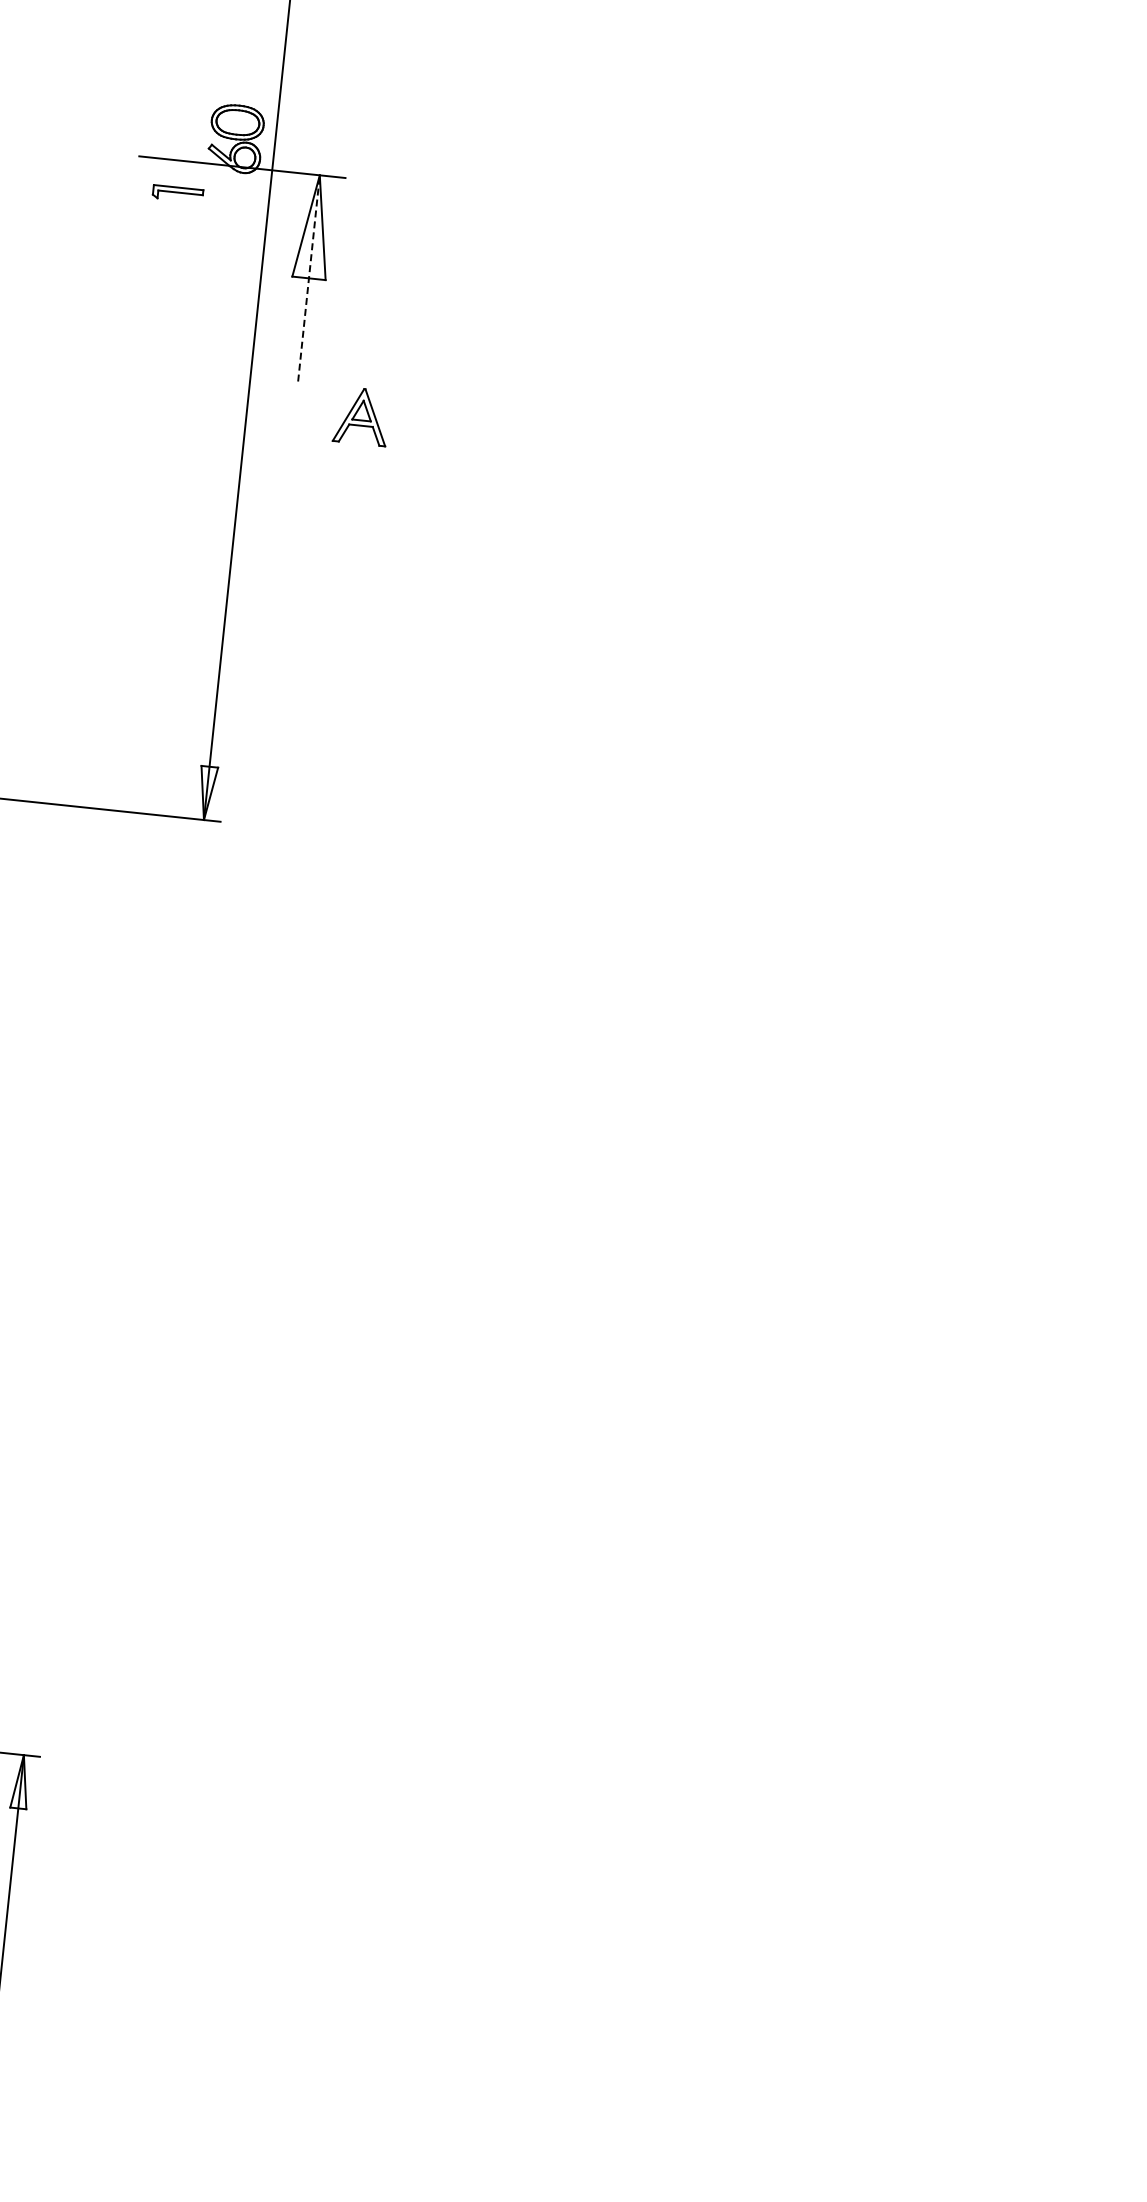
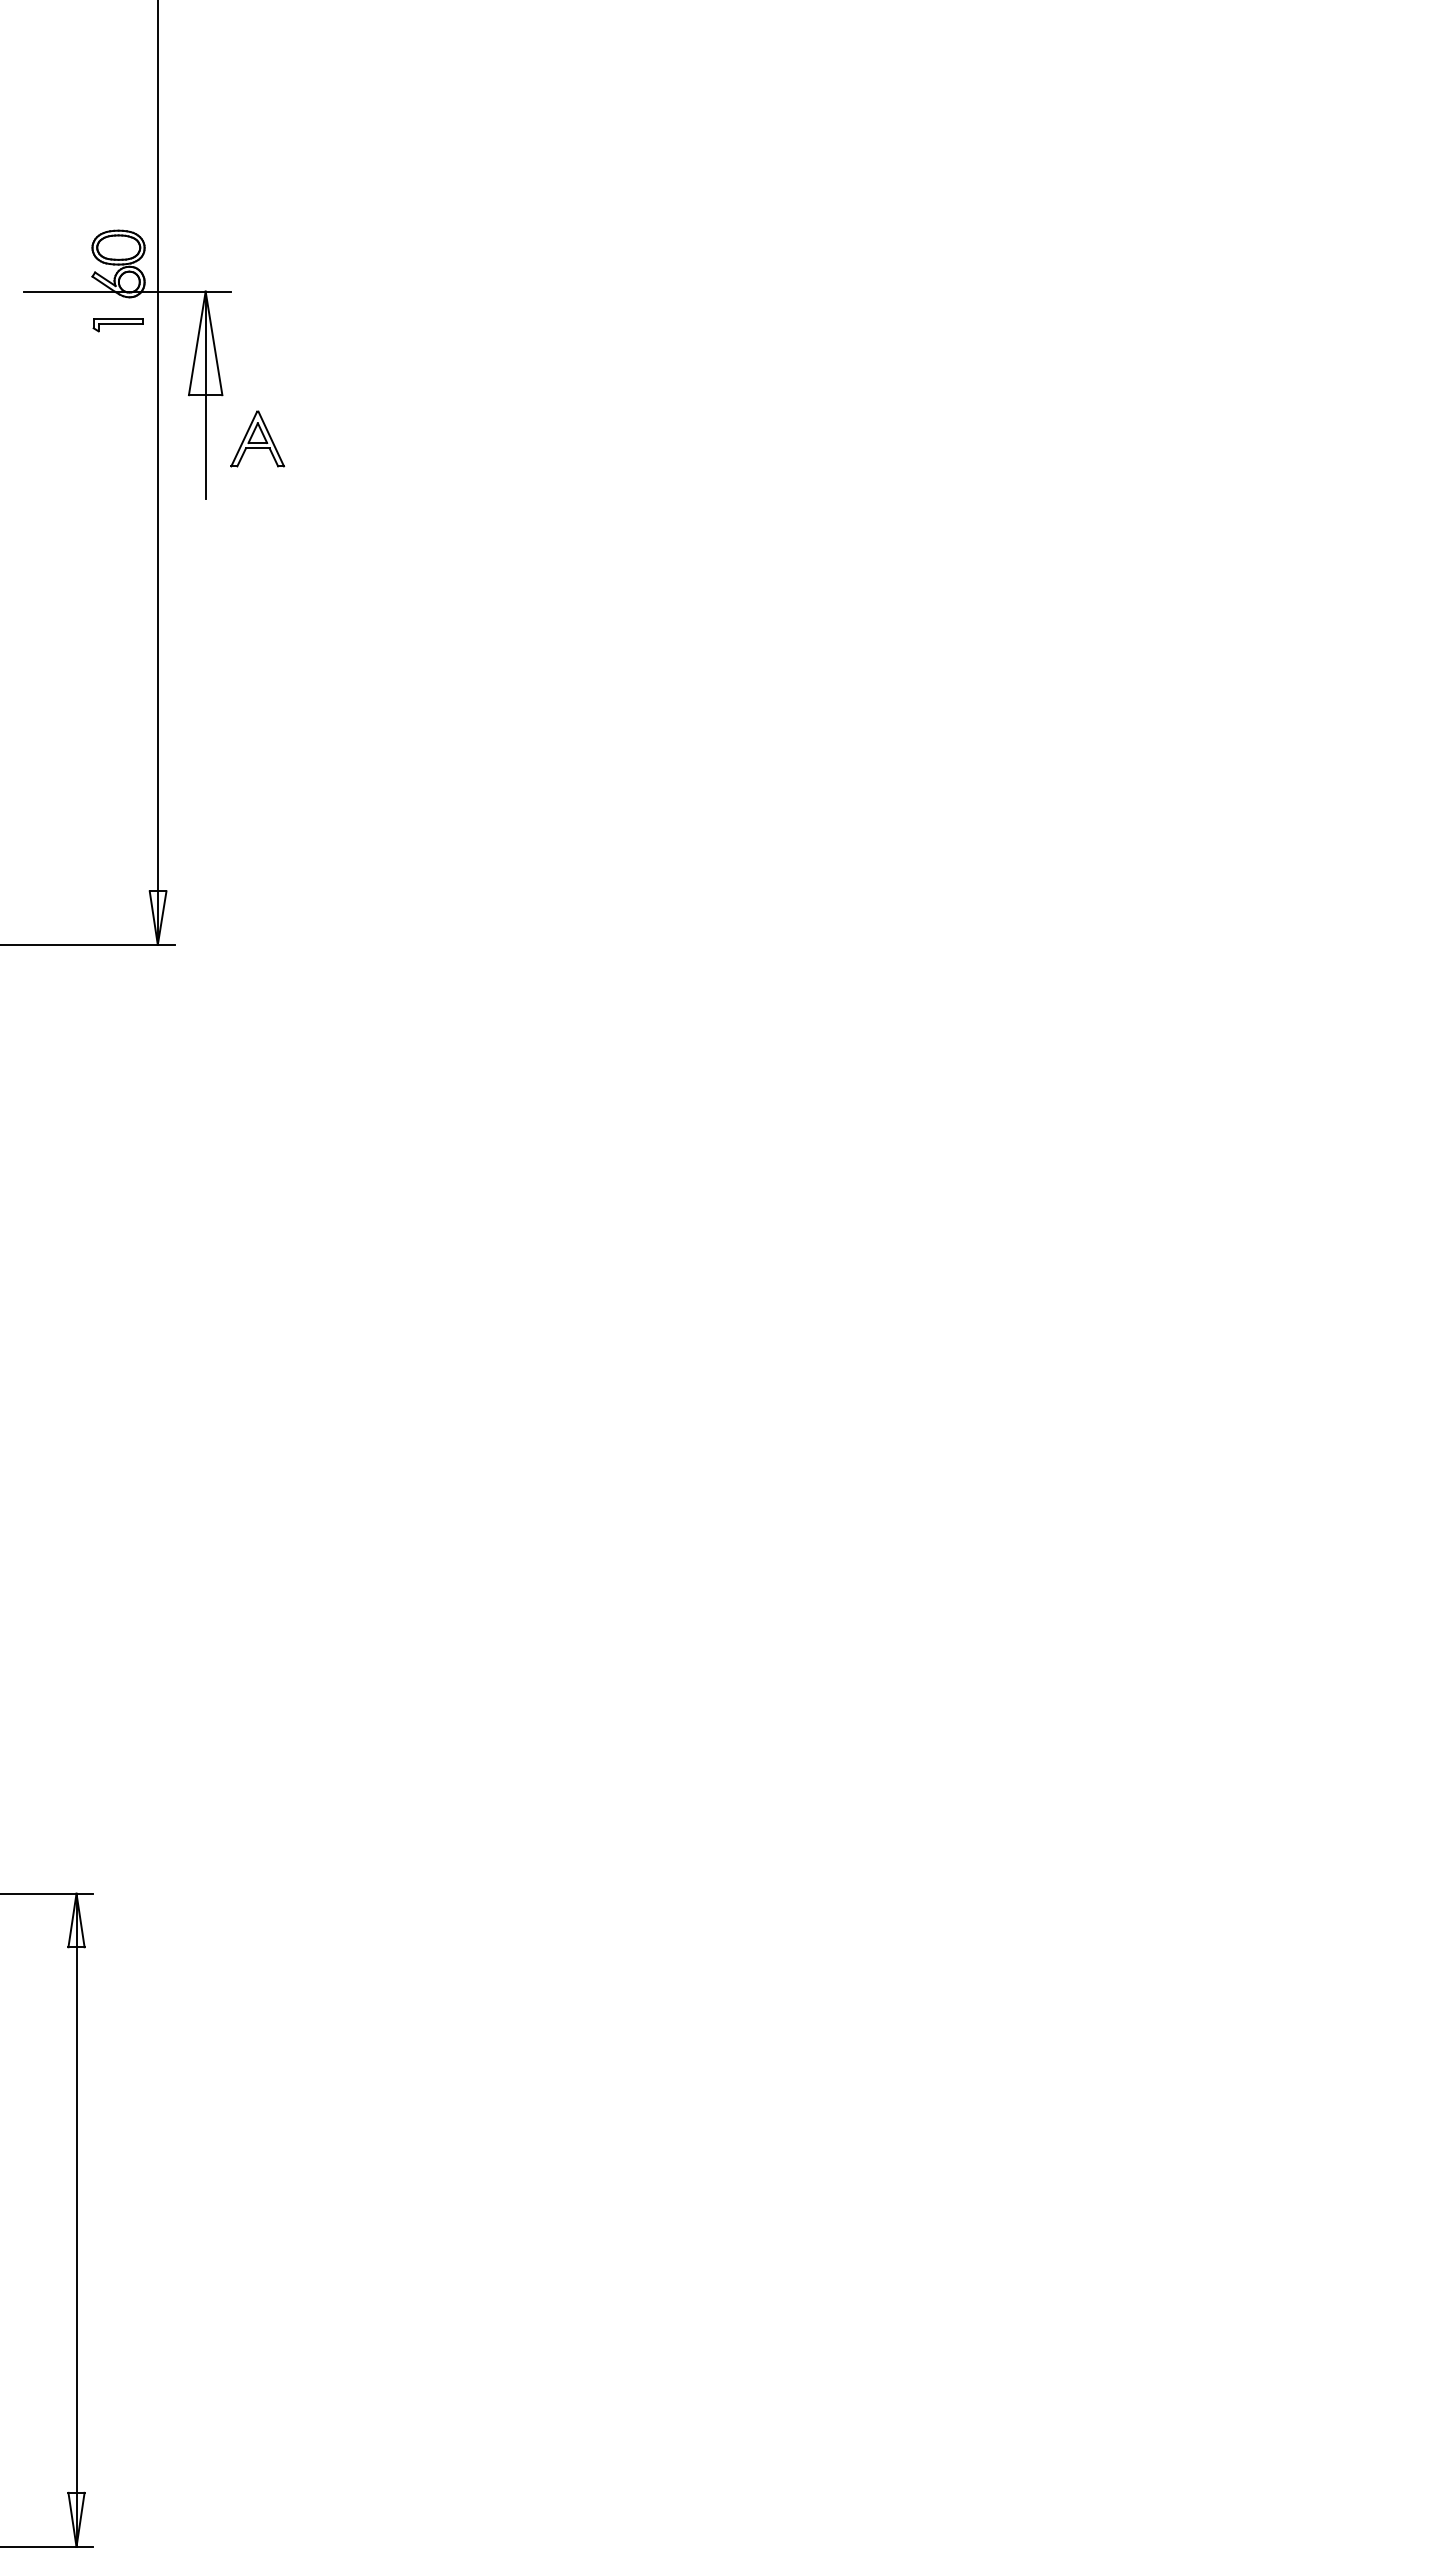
part: (176, 194) -> (117, 325), moved
line: (308, 278) -> (205, 395), dashed -> solid
part: (361, 415) -> (257, 438), moved

